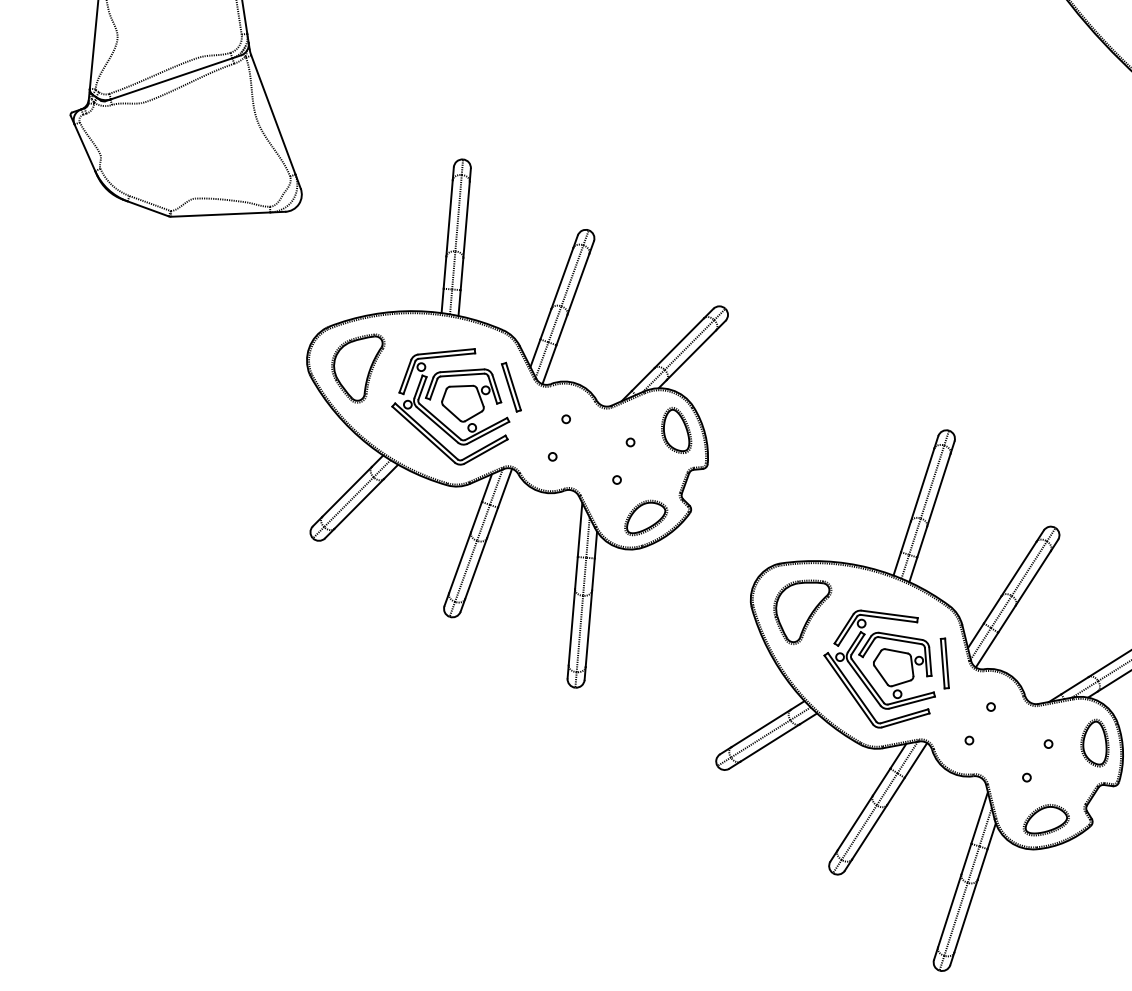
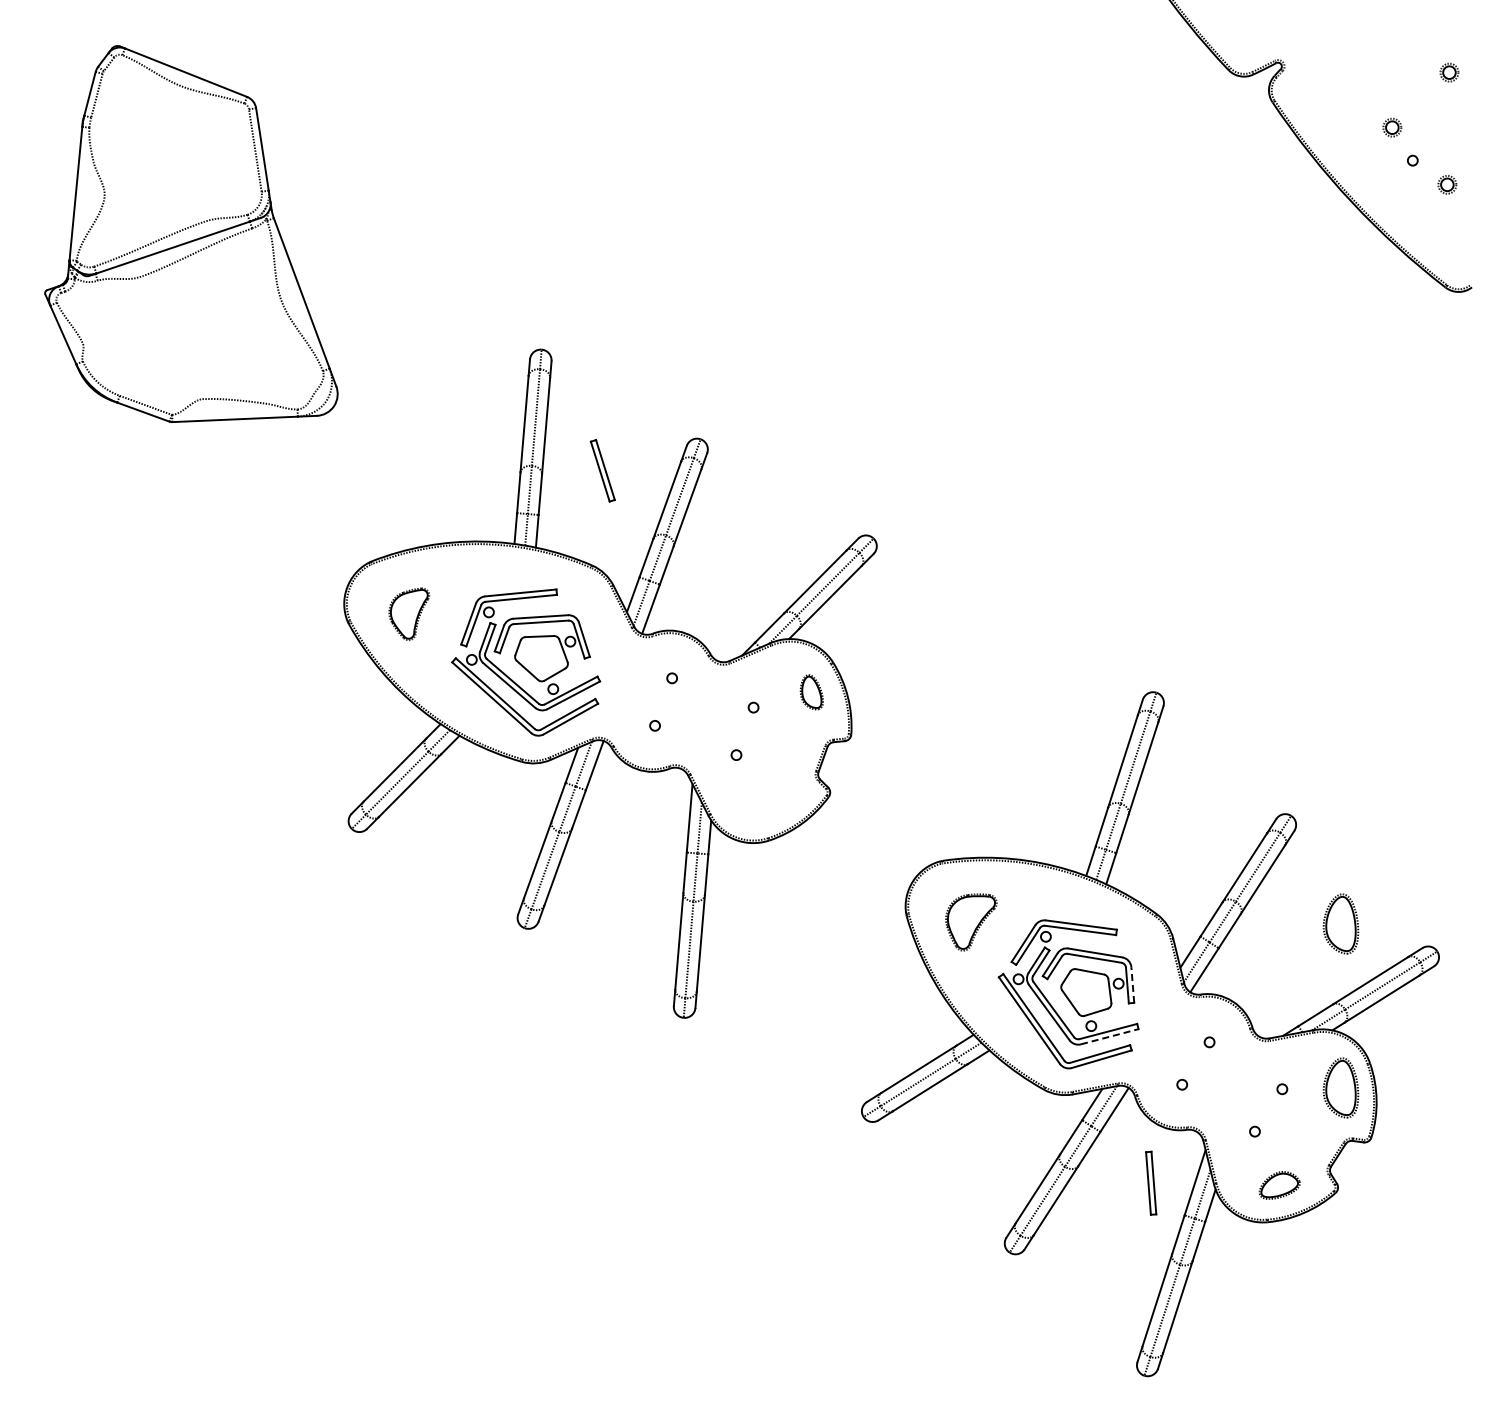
part: (358, 368) -> (409, 614), size x0.6
part: (511, 387) -> (602, 470), moved
part: (676, 429) -> (811, 691), size x0.6
part: (645, 517) -> (772, 802), removed
part: (802, 612) -> (971, 922), size x0.7
part: (1094, 613) -> (1340, 923), added
line: (930, 662) -> (1132, 985), solid -> dashed
part: (945, 662) -> (1151, 1182), moved
line: (911, 702) -> (1109, 1036), solid -> dashed
part: (1046, 820) -> (1279, 1185), size x0.7

